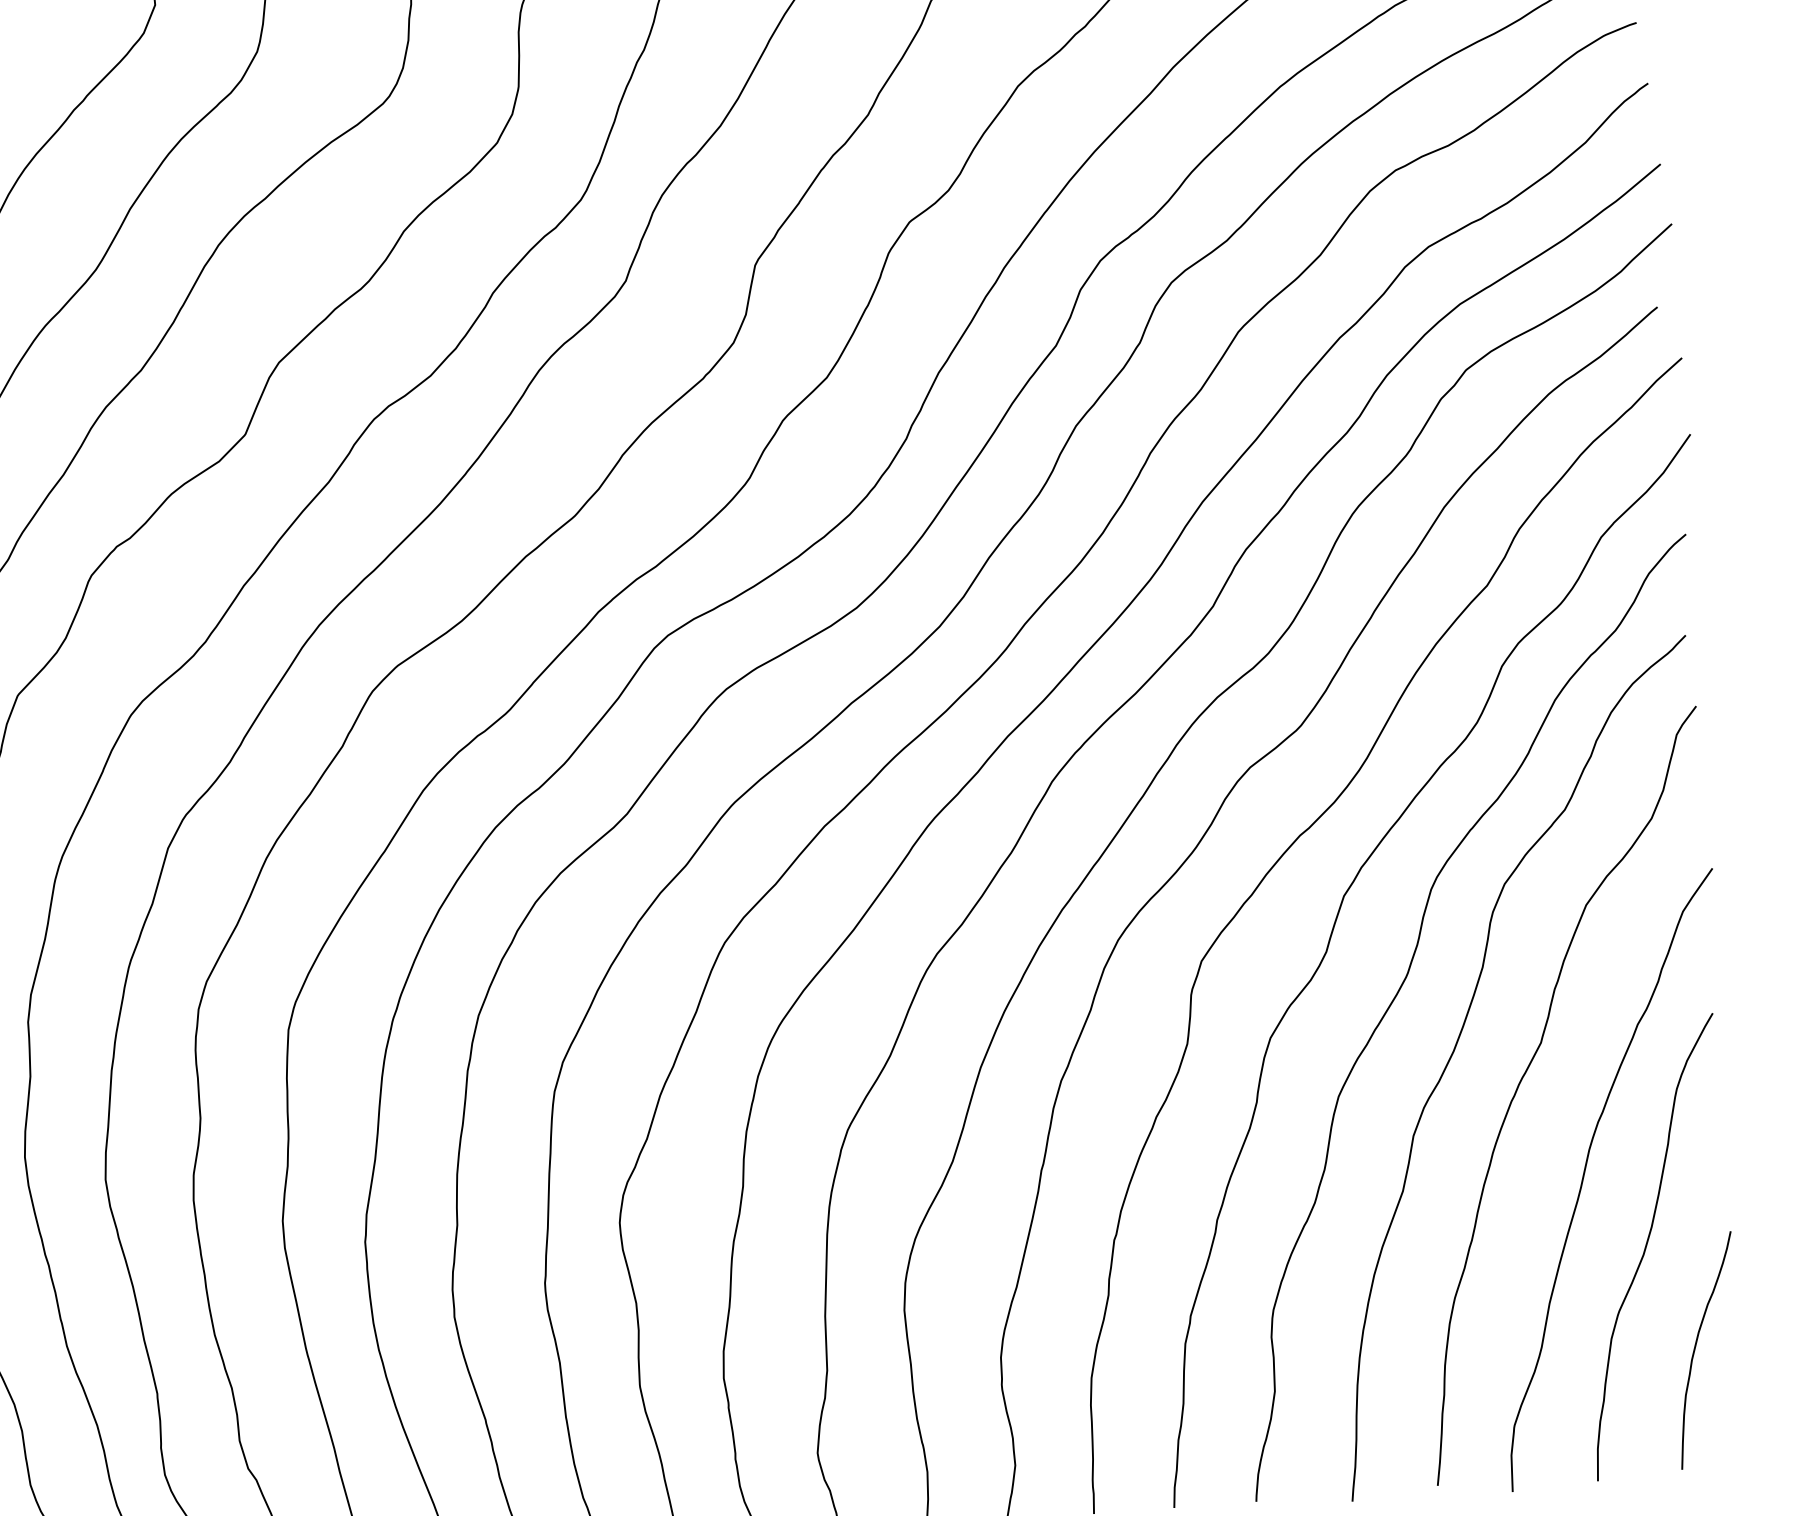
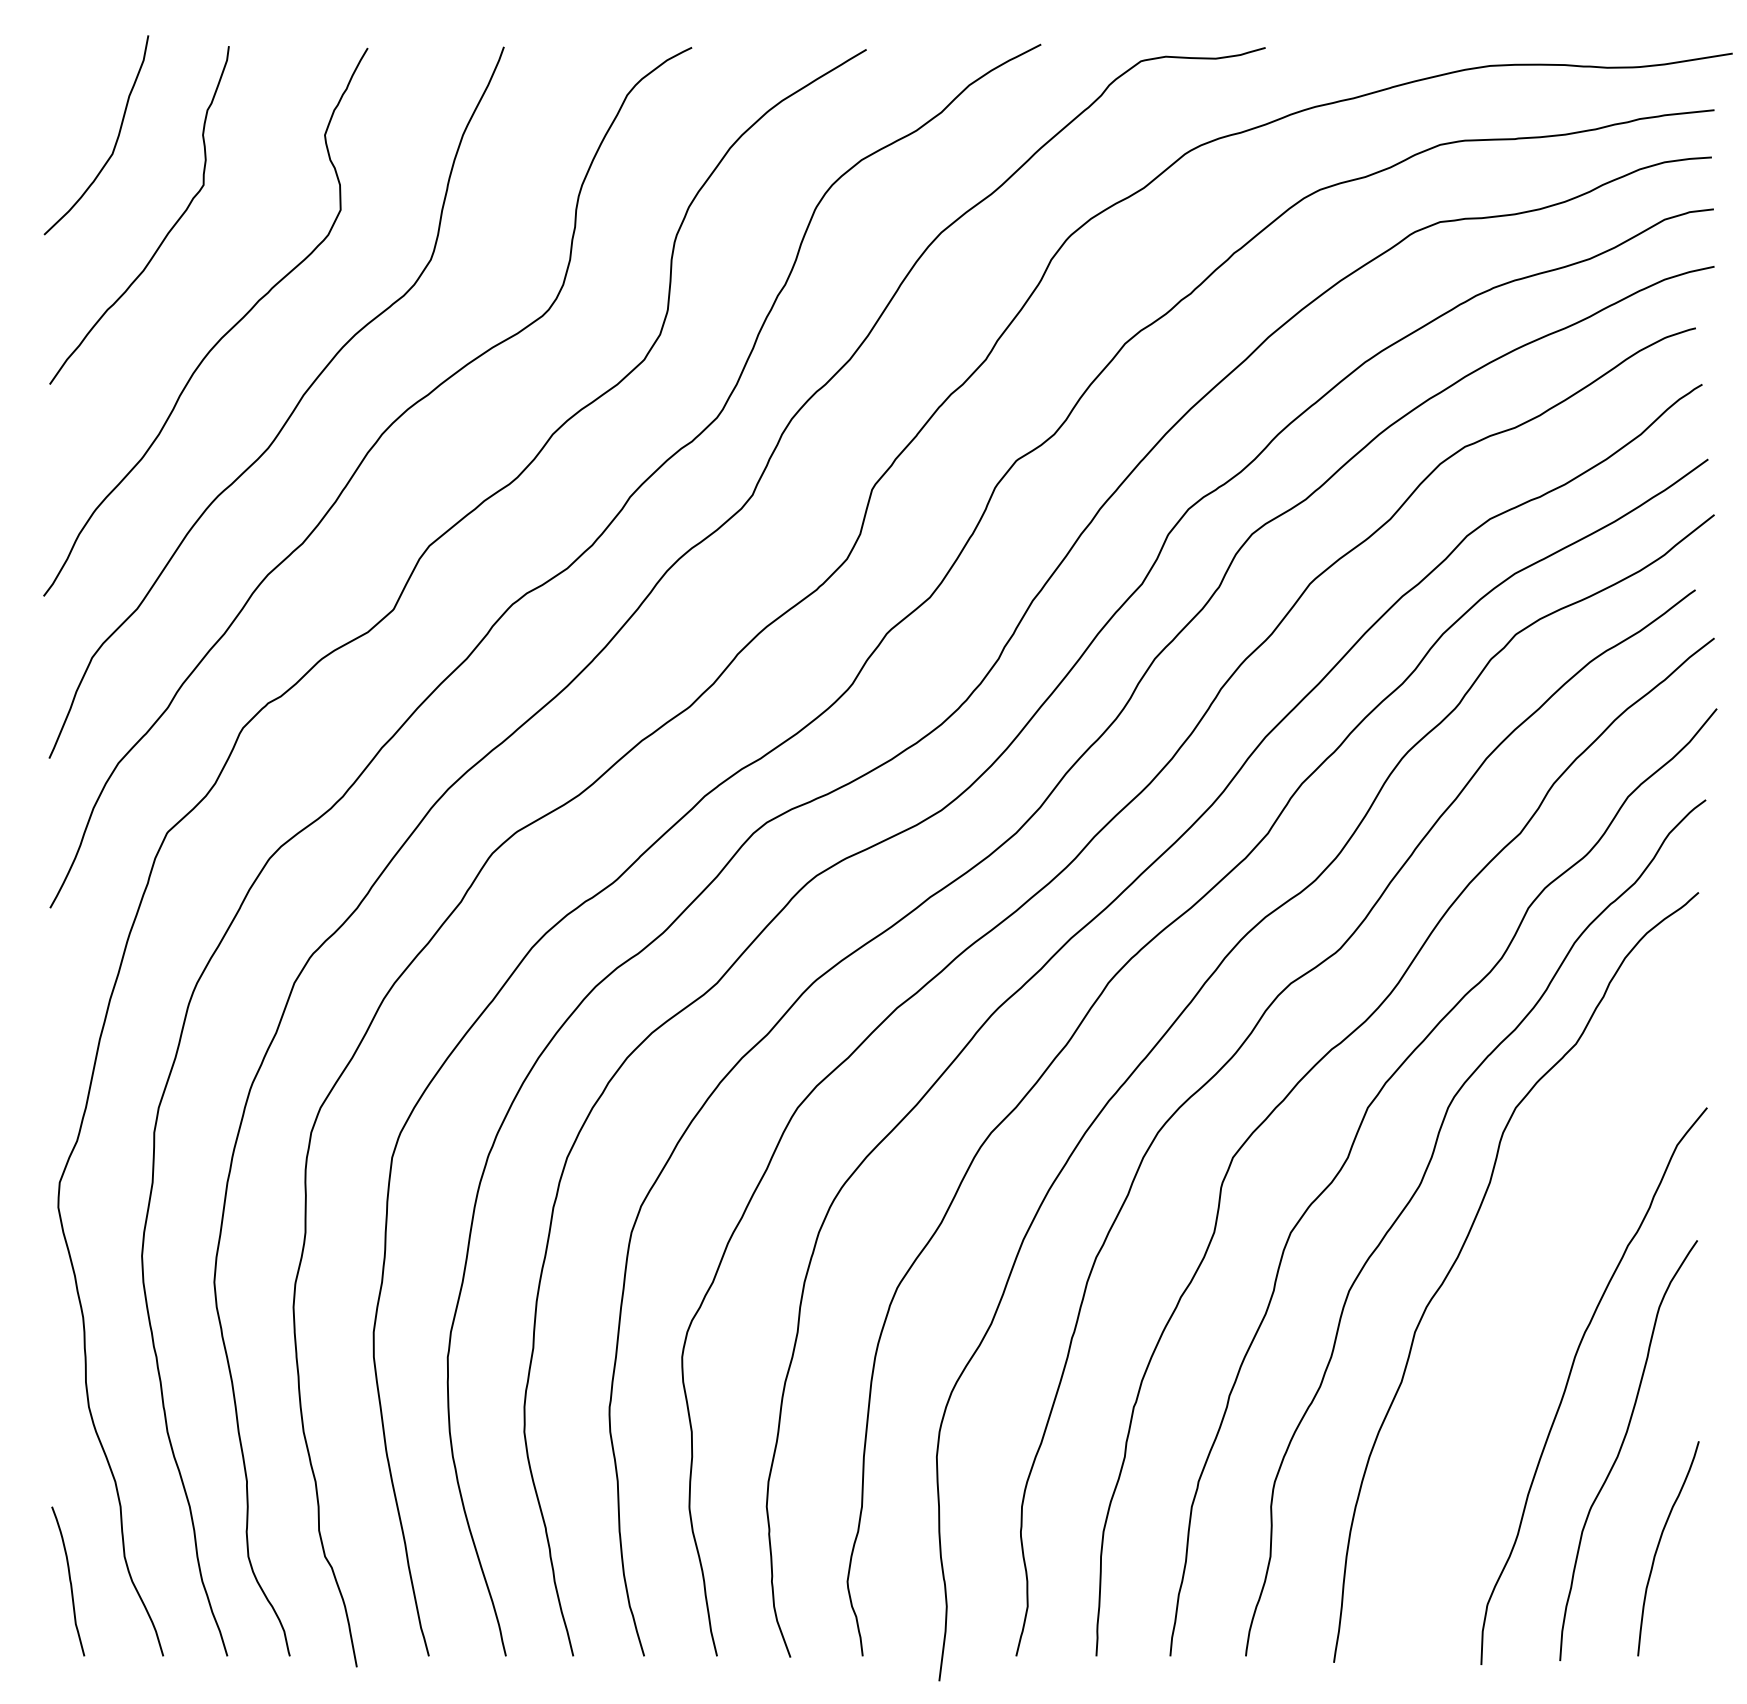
curve: (1527, 1072) -> (1523, 1281), removed

